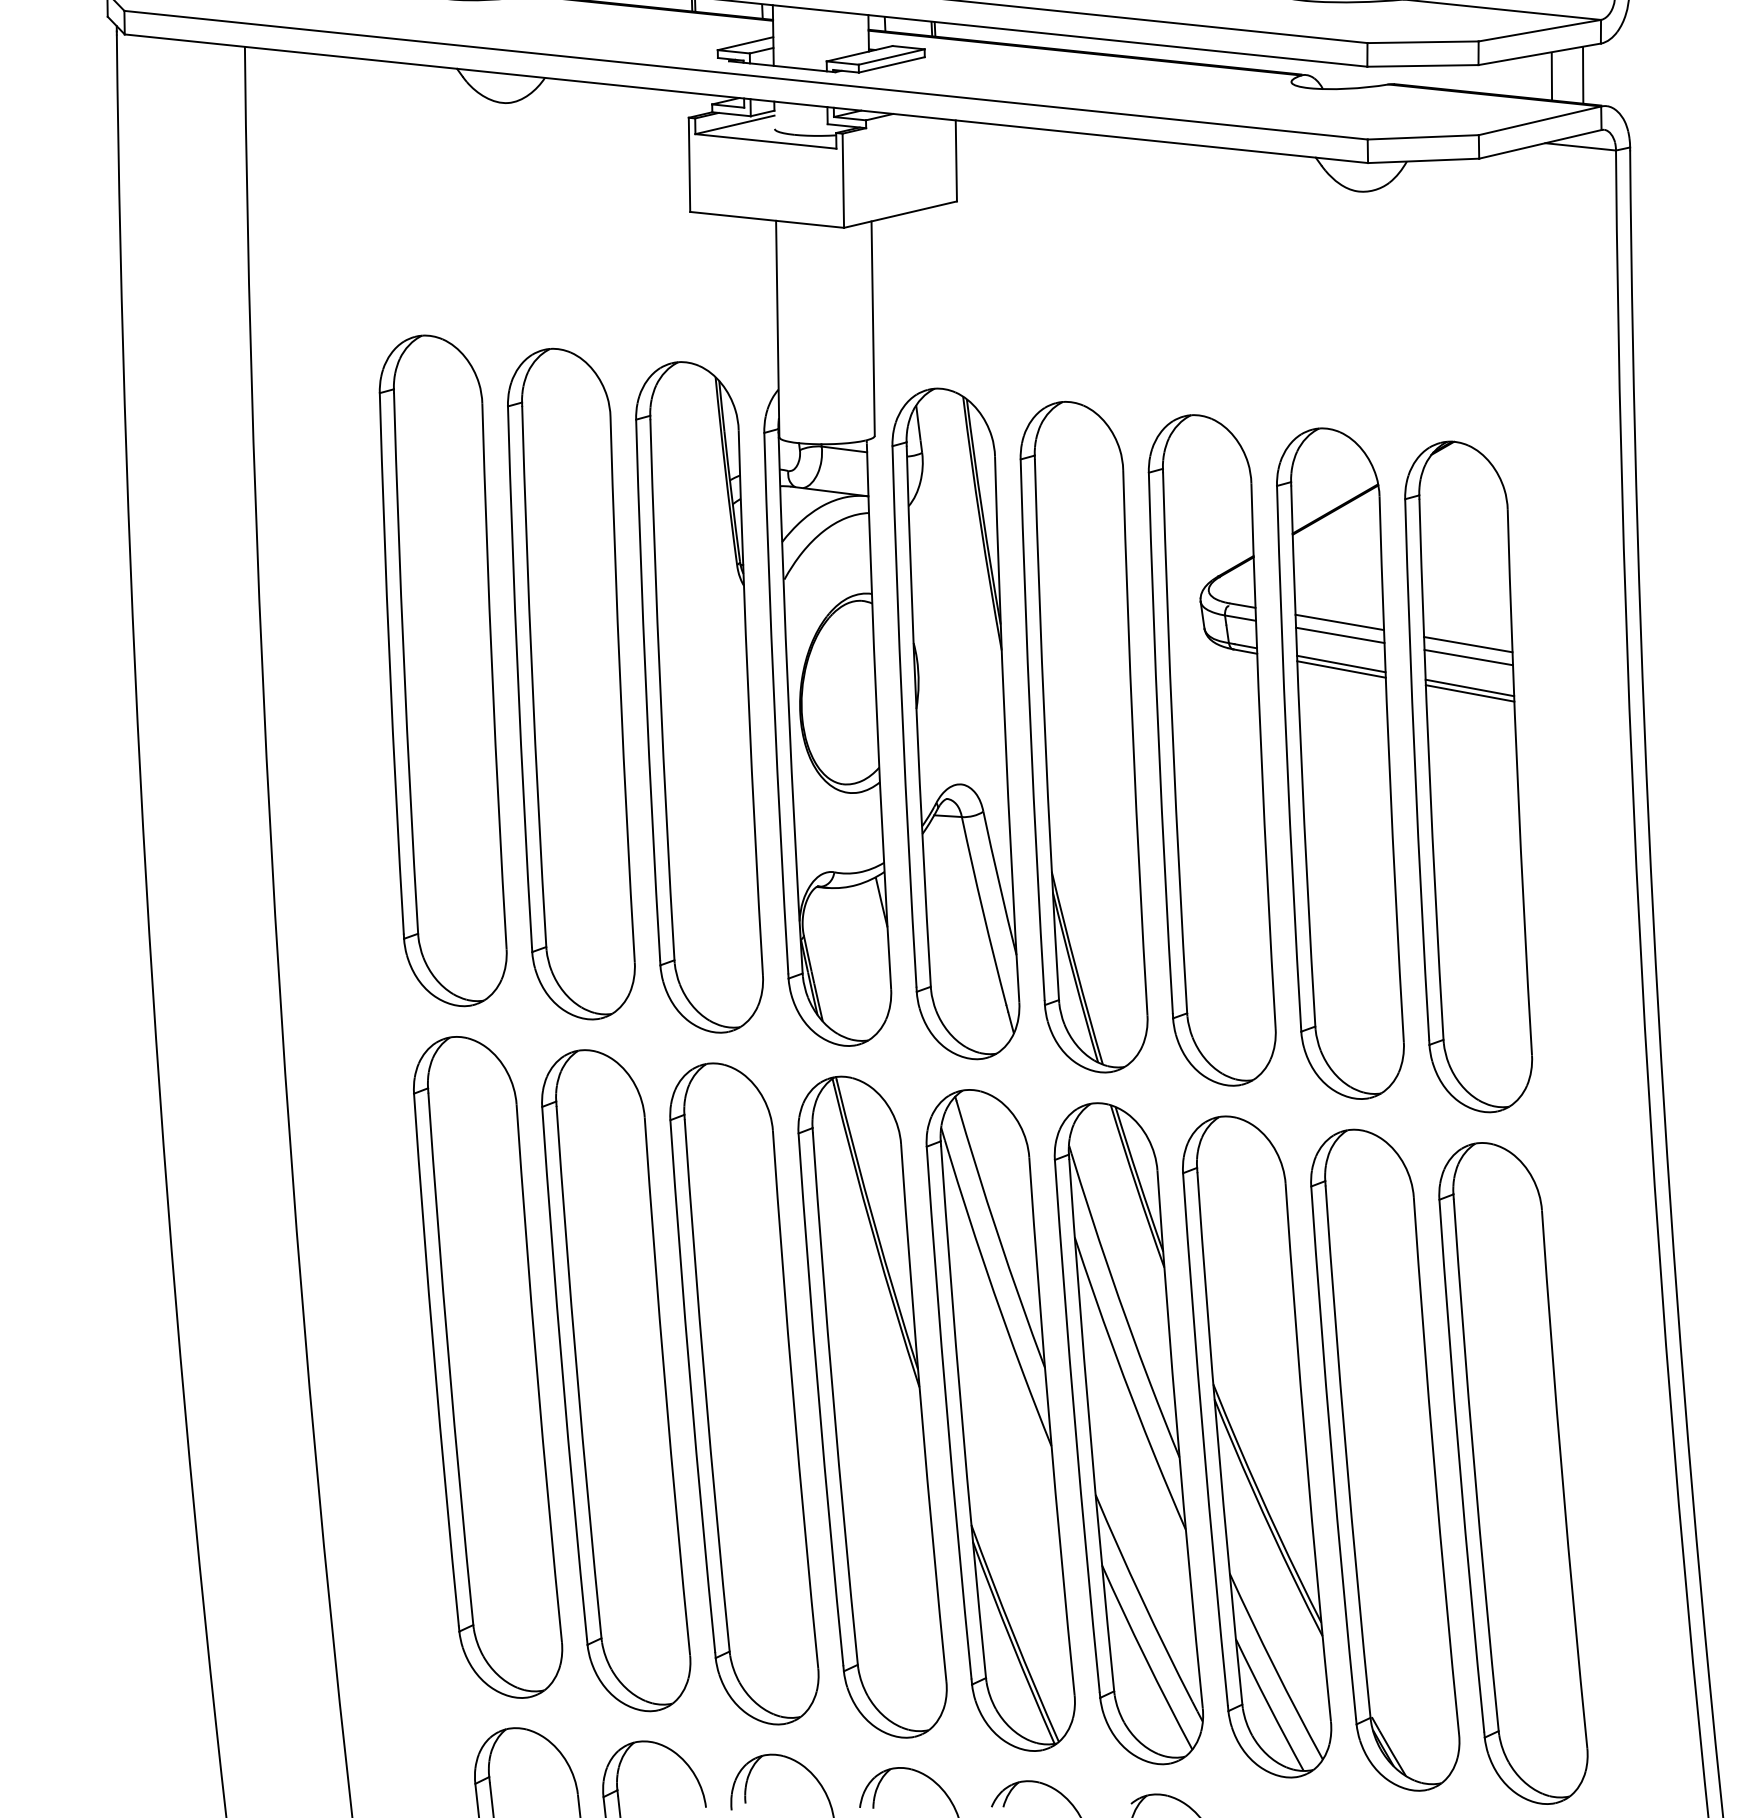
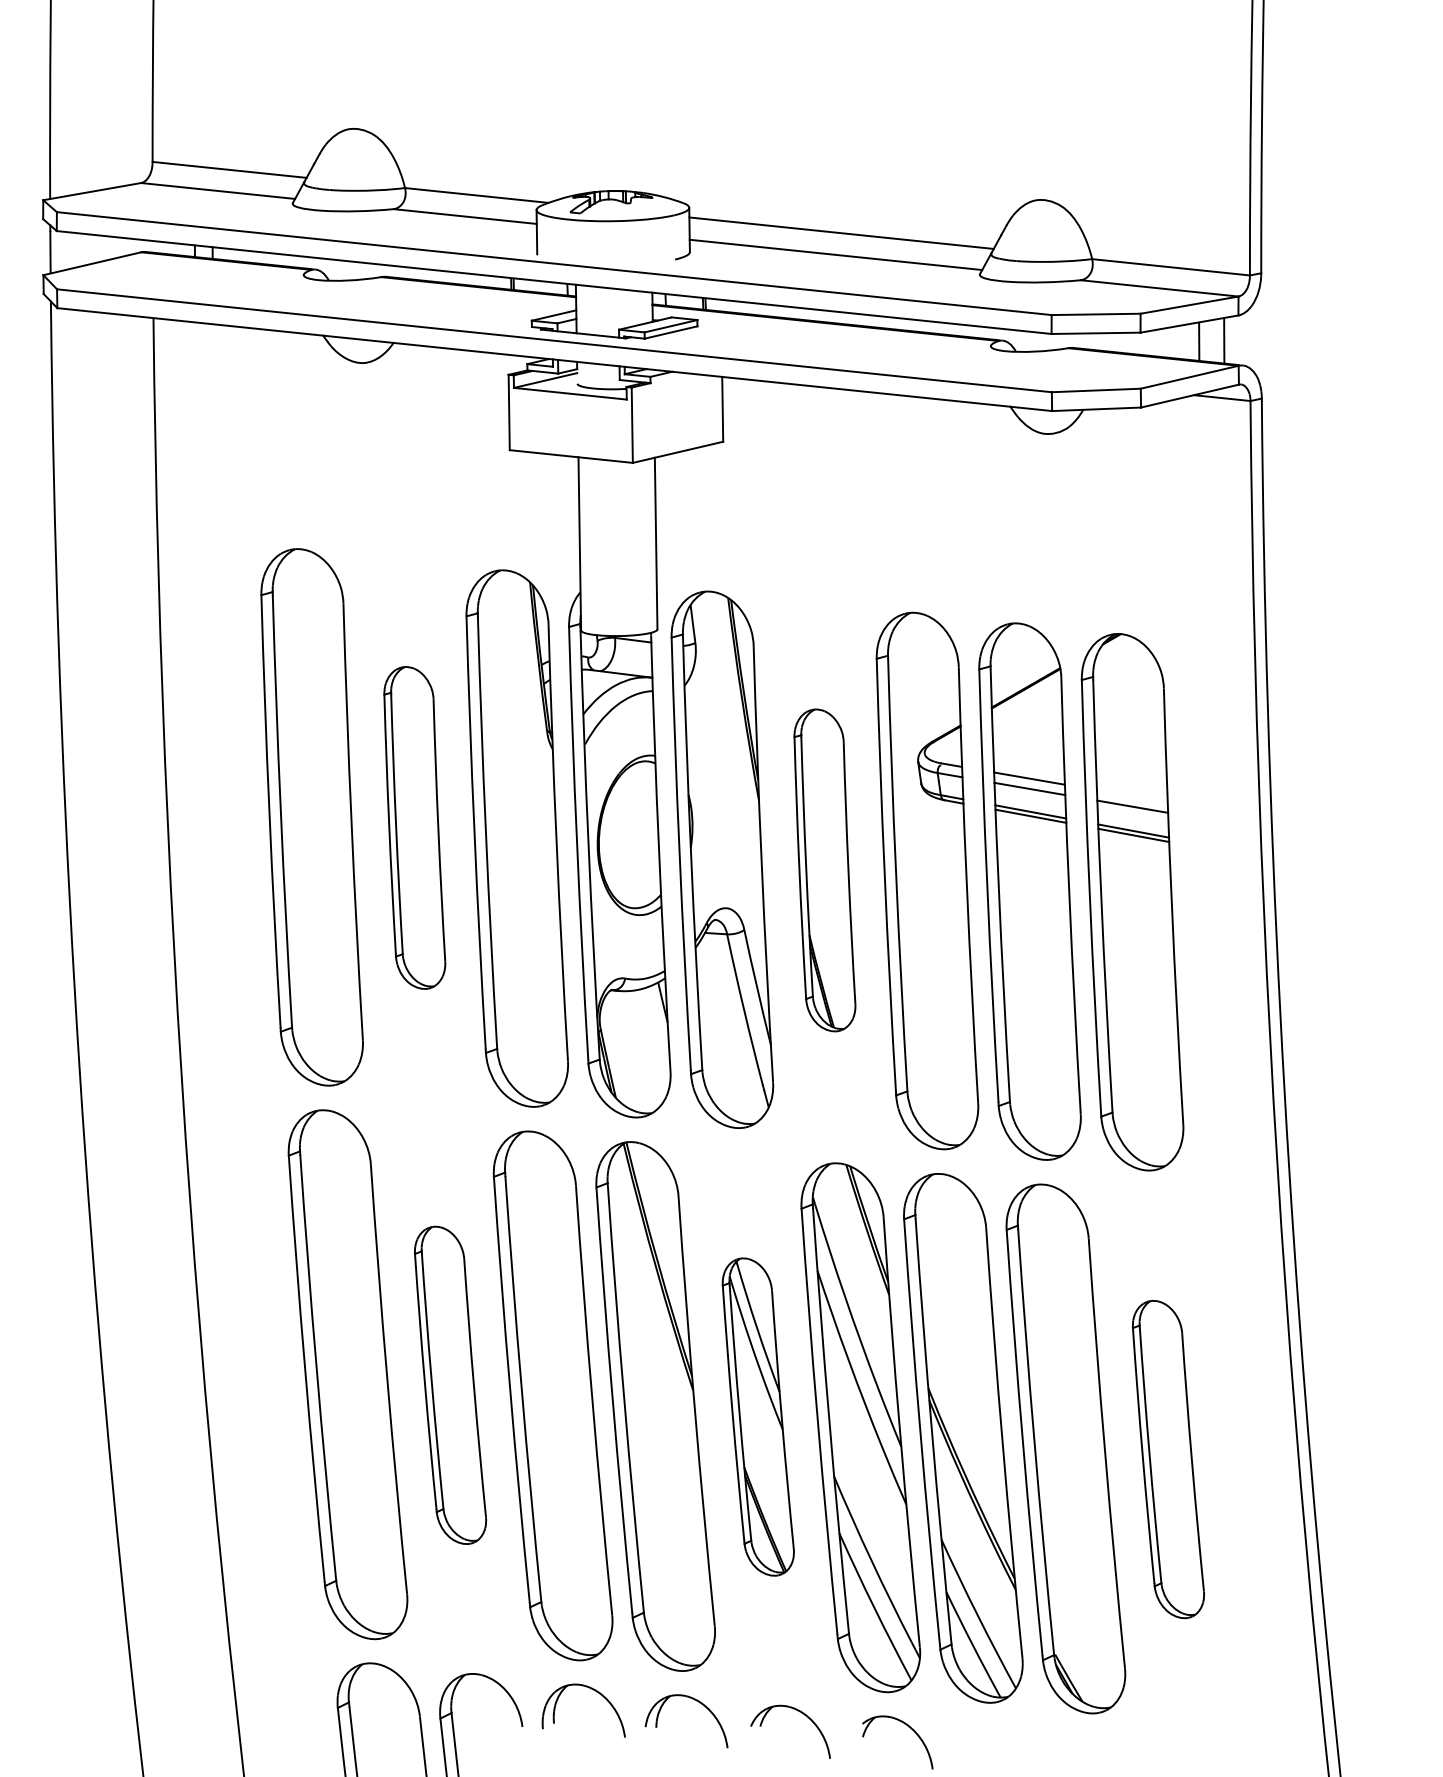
line: (1467, 644) -> (1131, 796), removed
part: (571, 683) -> (414, 827), size x0.6
part: (1083, 737) -> (824, 870), size x0.6
part: (616, 1380) -> (450, 1385), size x0.6
part: (1001, 1419) -> (758, 1416), size x0.6
part: (1513, 1473) -> (1168, 1459), size x0.6

